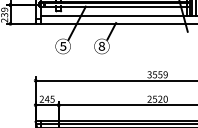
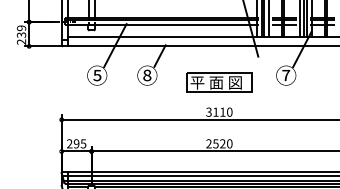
part: (157, 51) -> (219, 82), added
text: (160, 74) -> (222, 111), 3559 -> 3110
text: (47, 98) -> (76, 143), 245 -> 295

